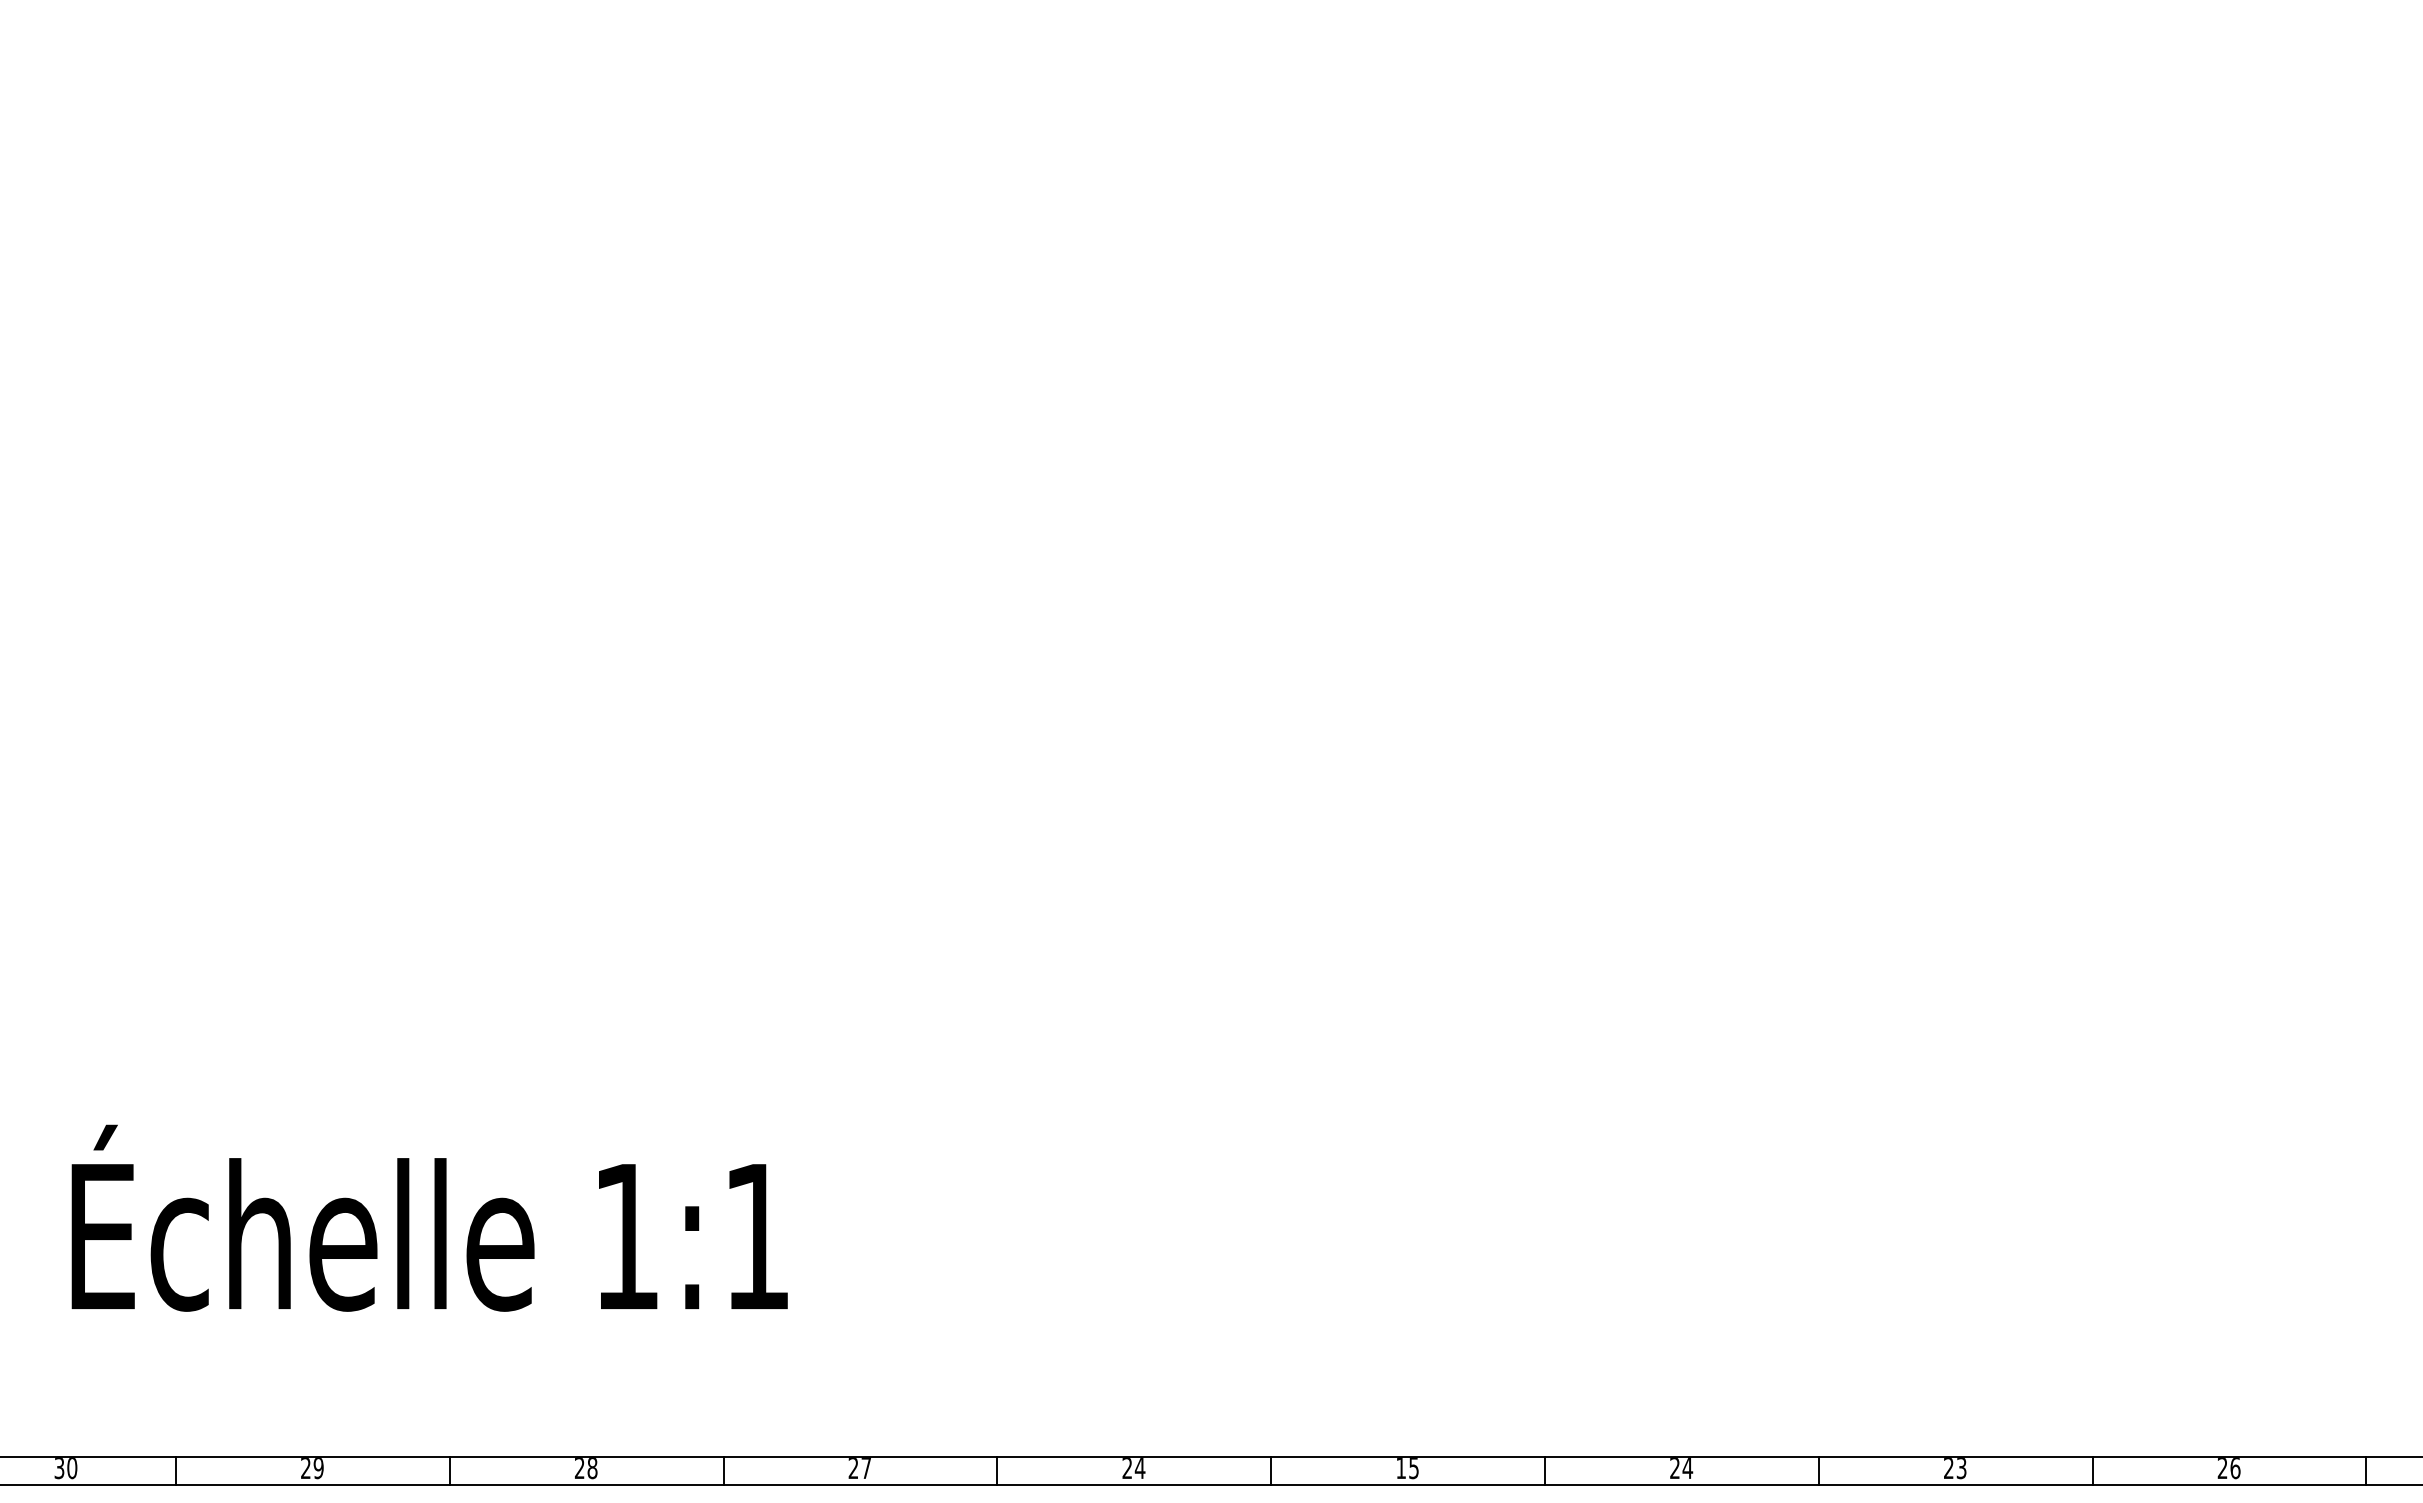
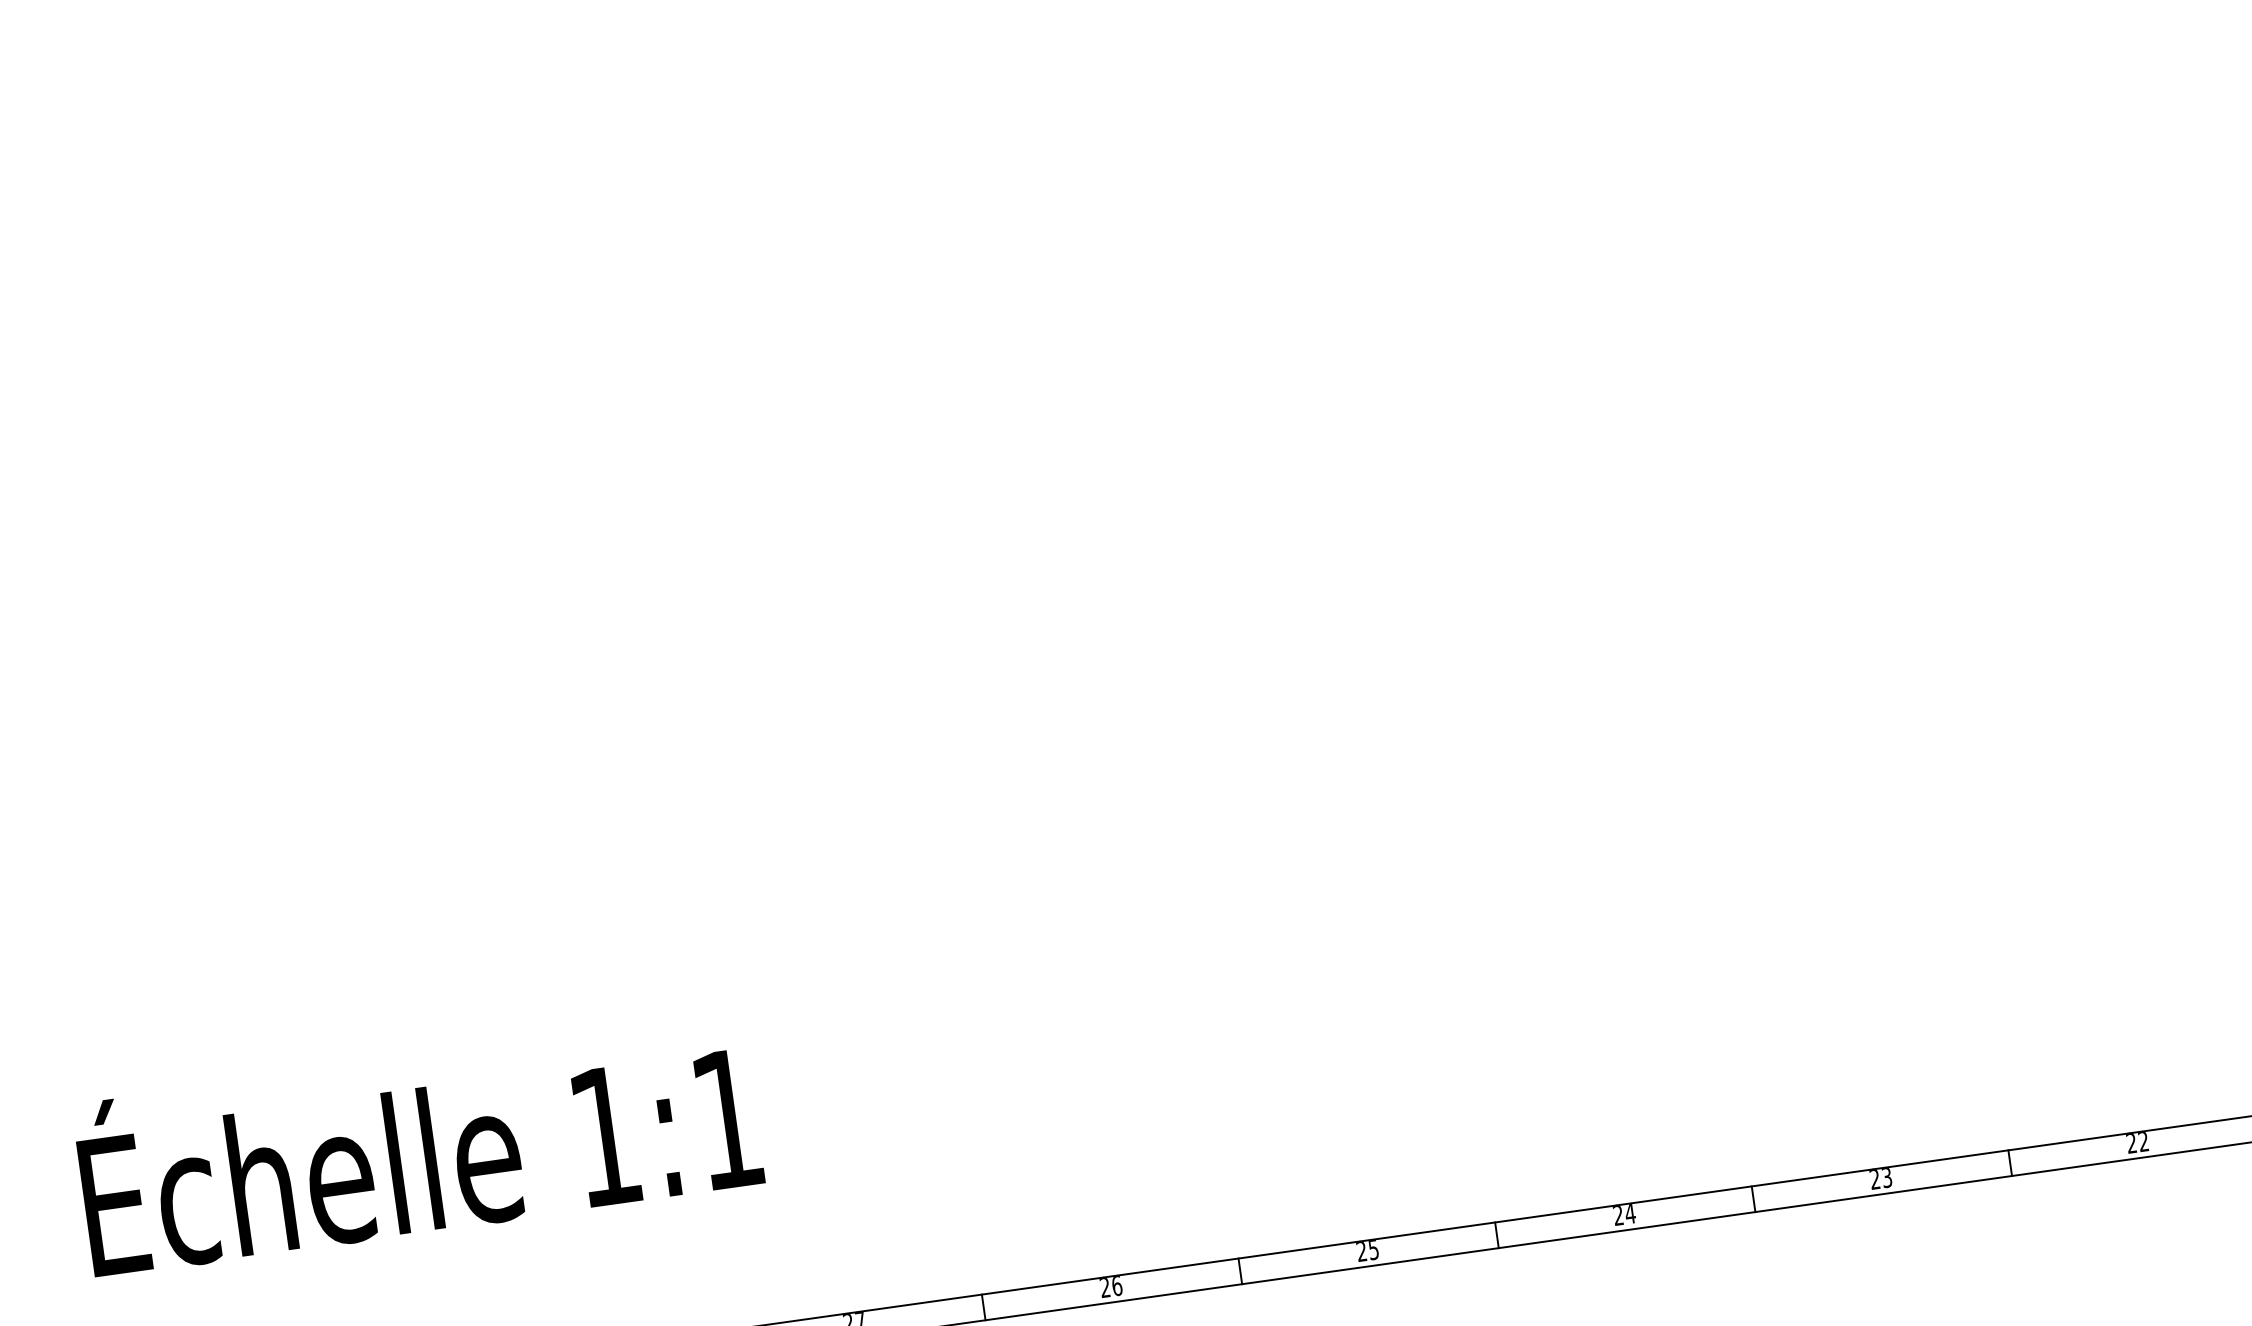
text: (1139, 1468) -> (1116, 1286), 24 -> 26
text: (1400, 1468) -> (1361, 1251), 15 -> 25
text: (2235, 1468) -> (2143, 1141), 26 -> 22

